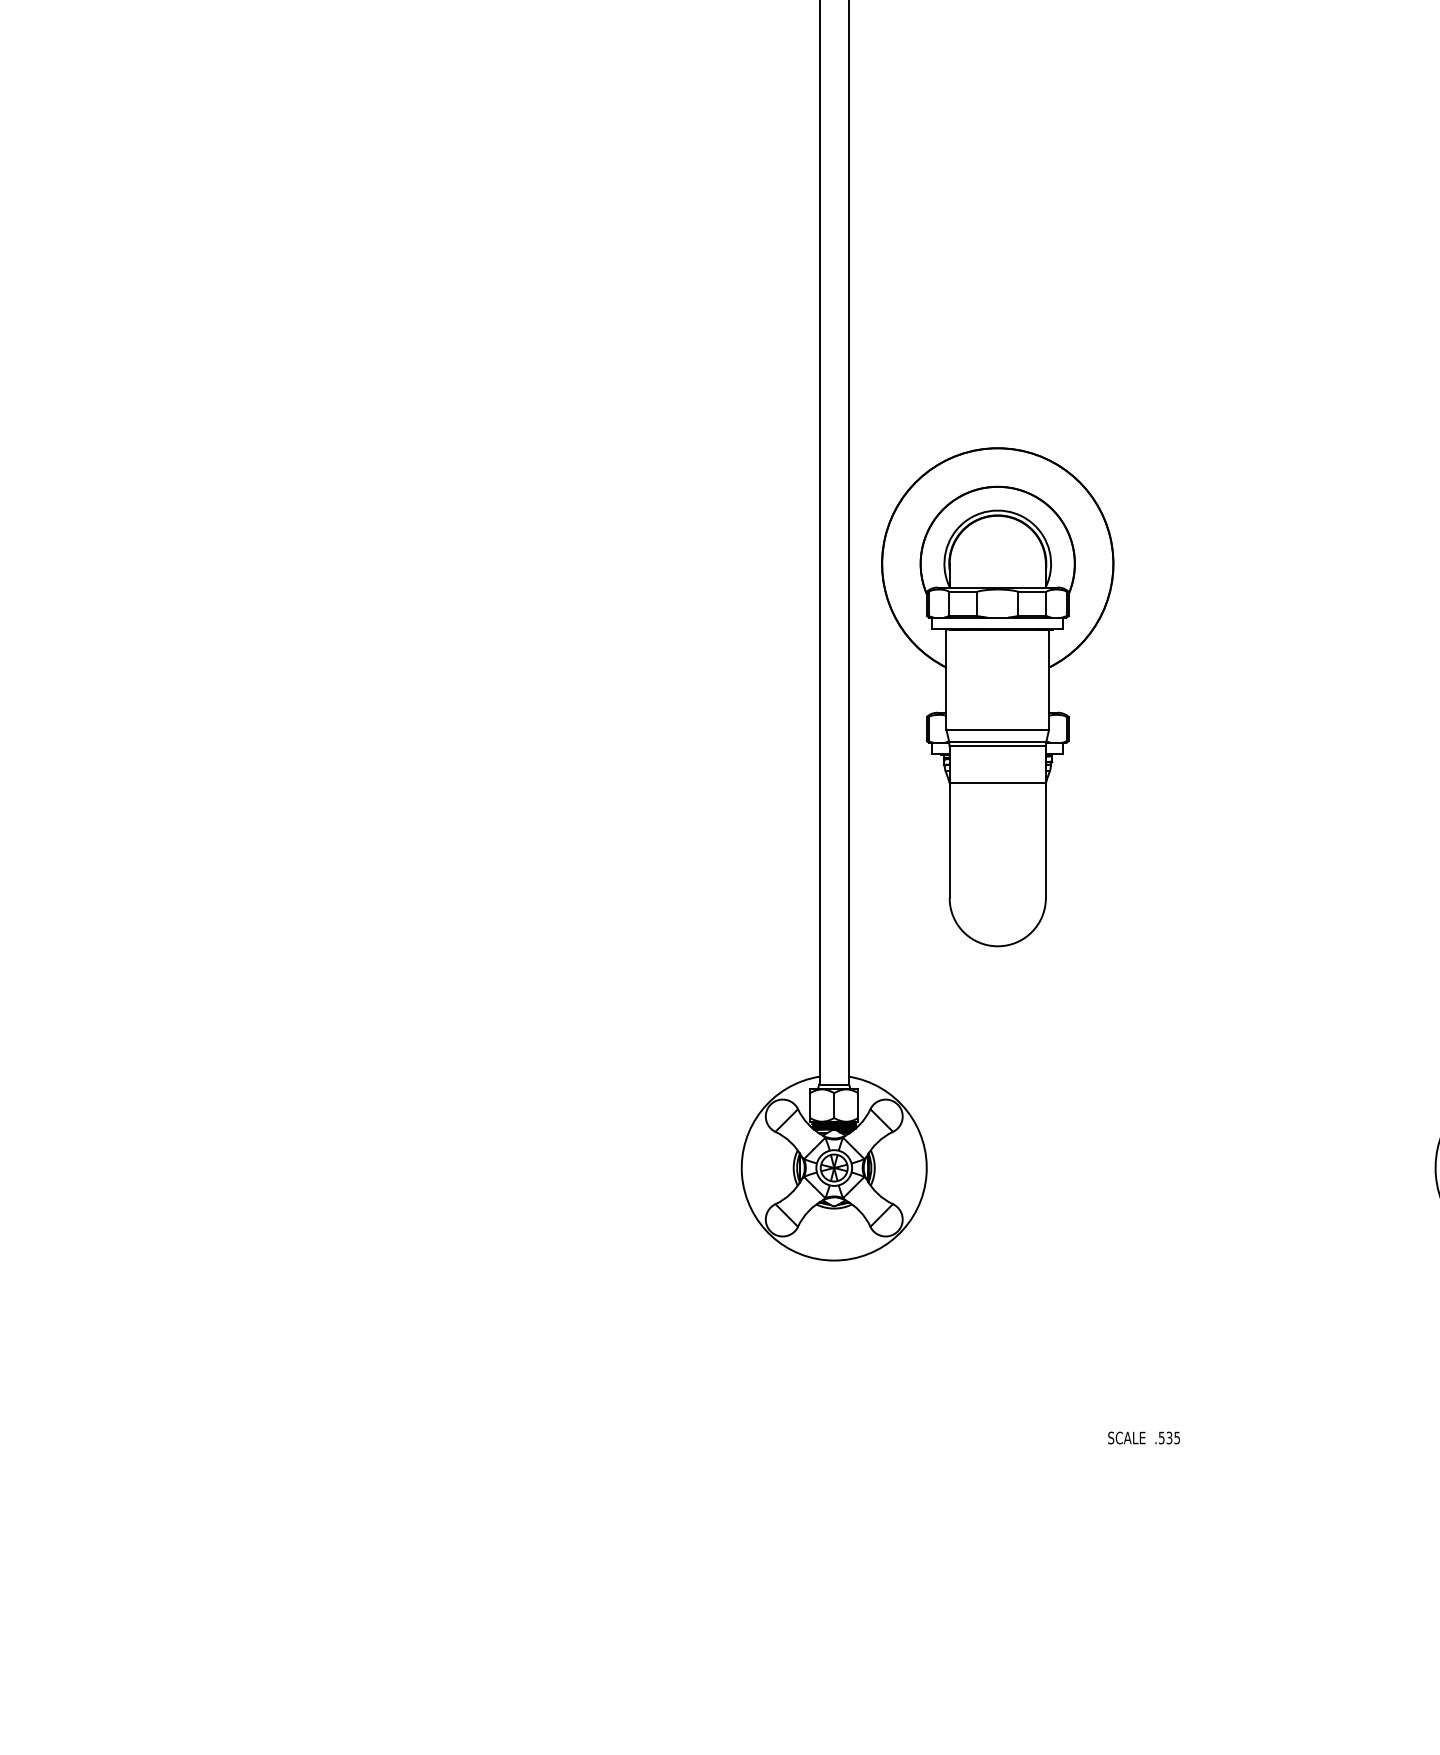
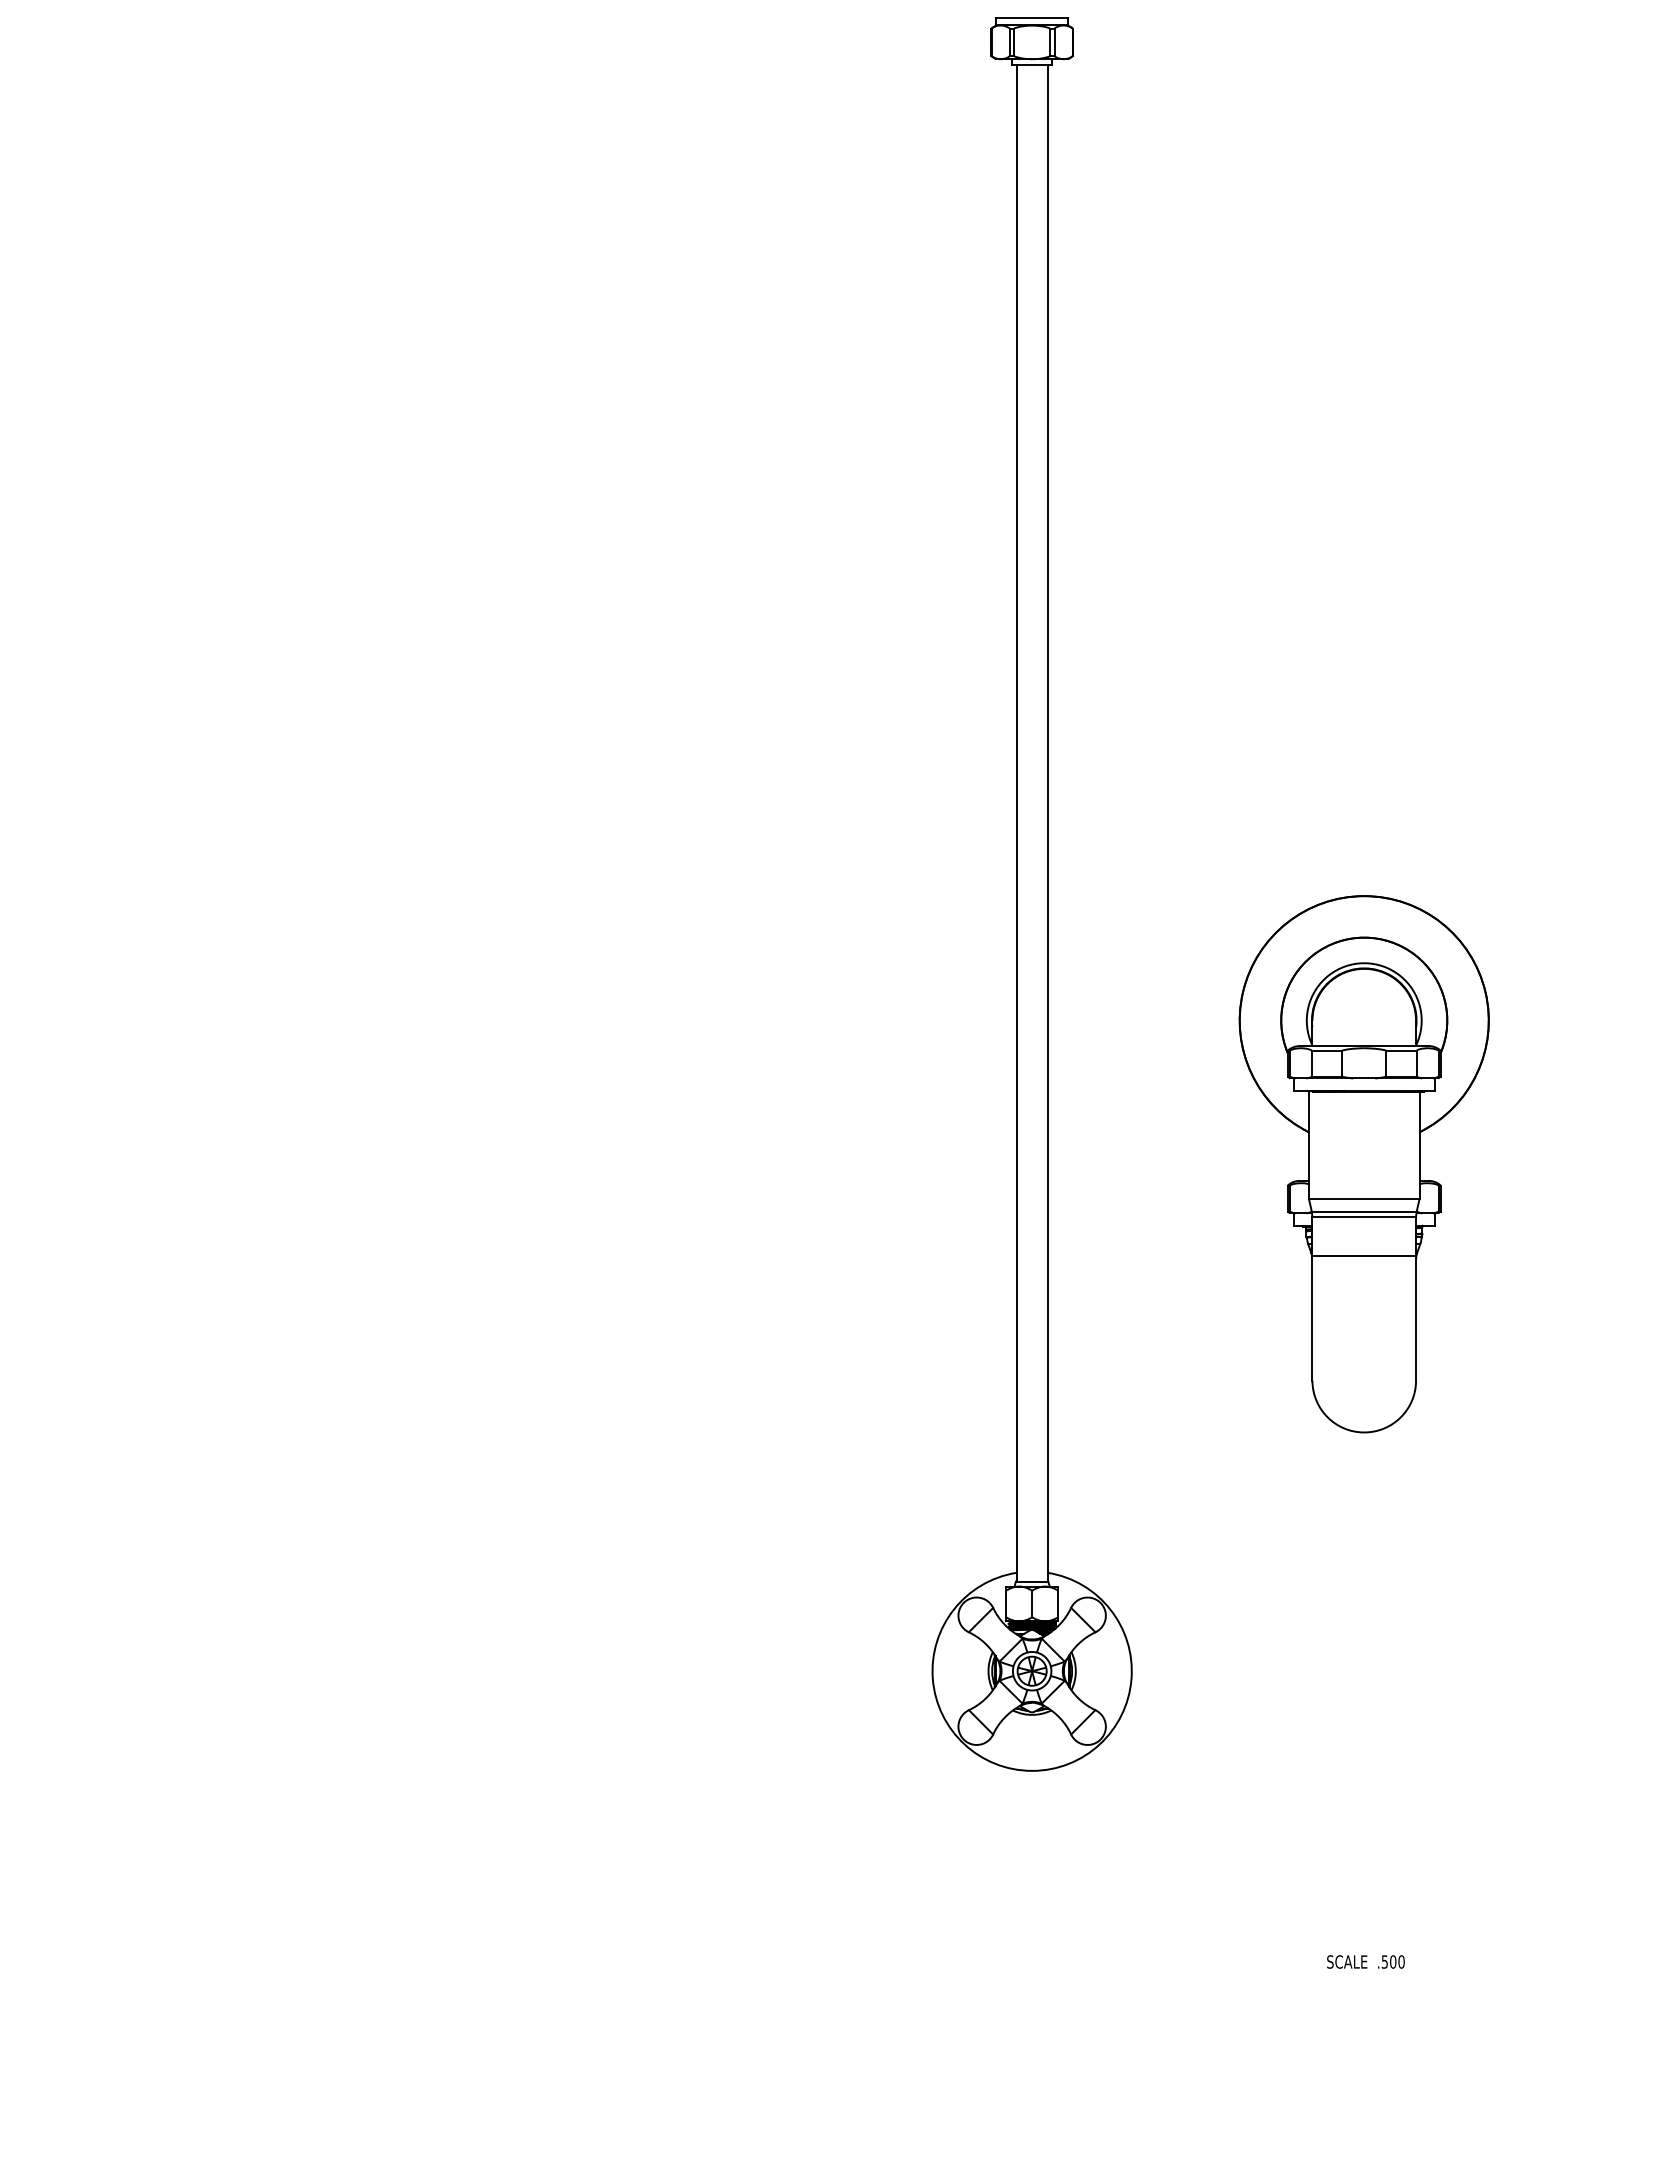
part: (997, 697) -> (1363, 1164), moved
text: (1173, 1437) -> (1397, 1961), .535 -> .500

